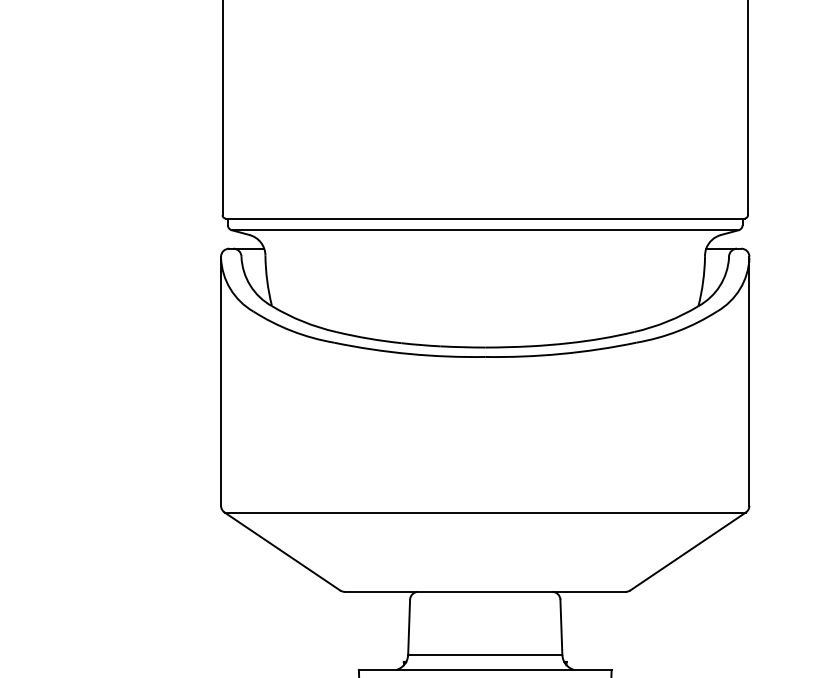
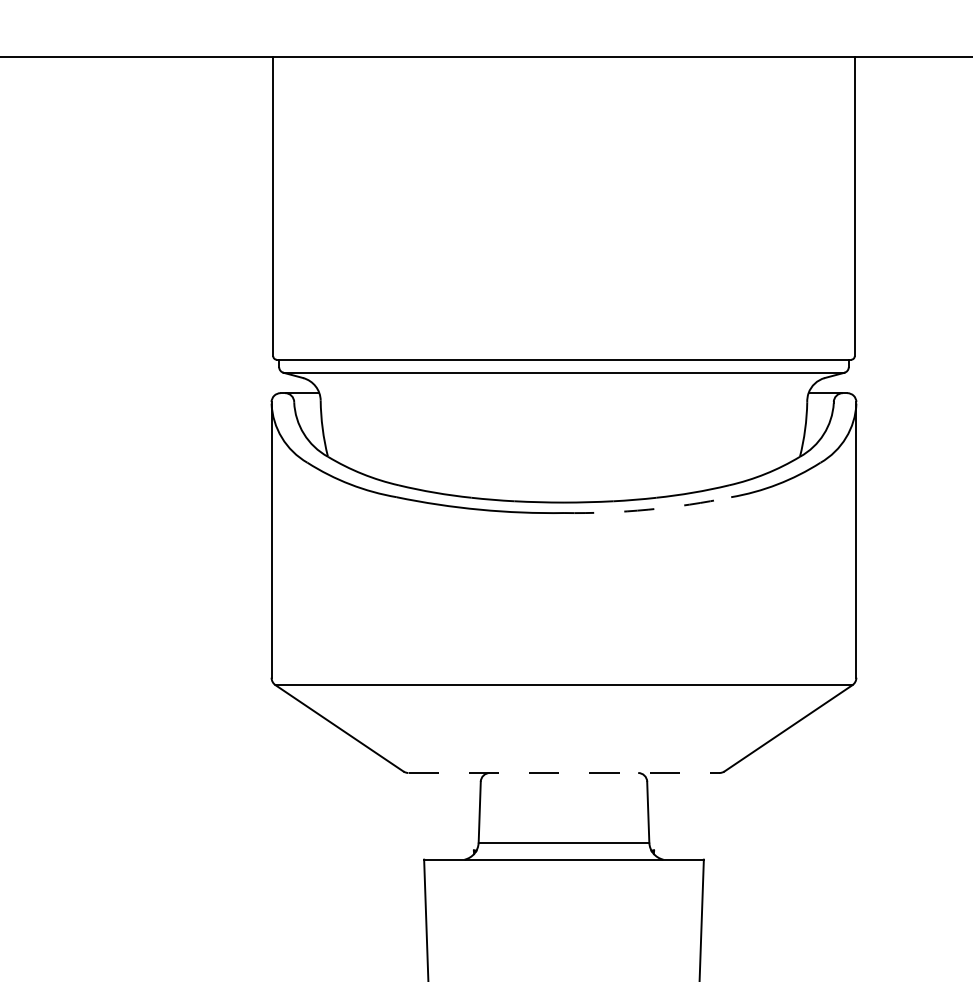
arc: (561, 353) -> (648, 509), solid -> dashed
line: (485, 592) -> (564, 773), solid -> dashed

